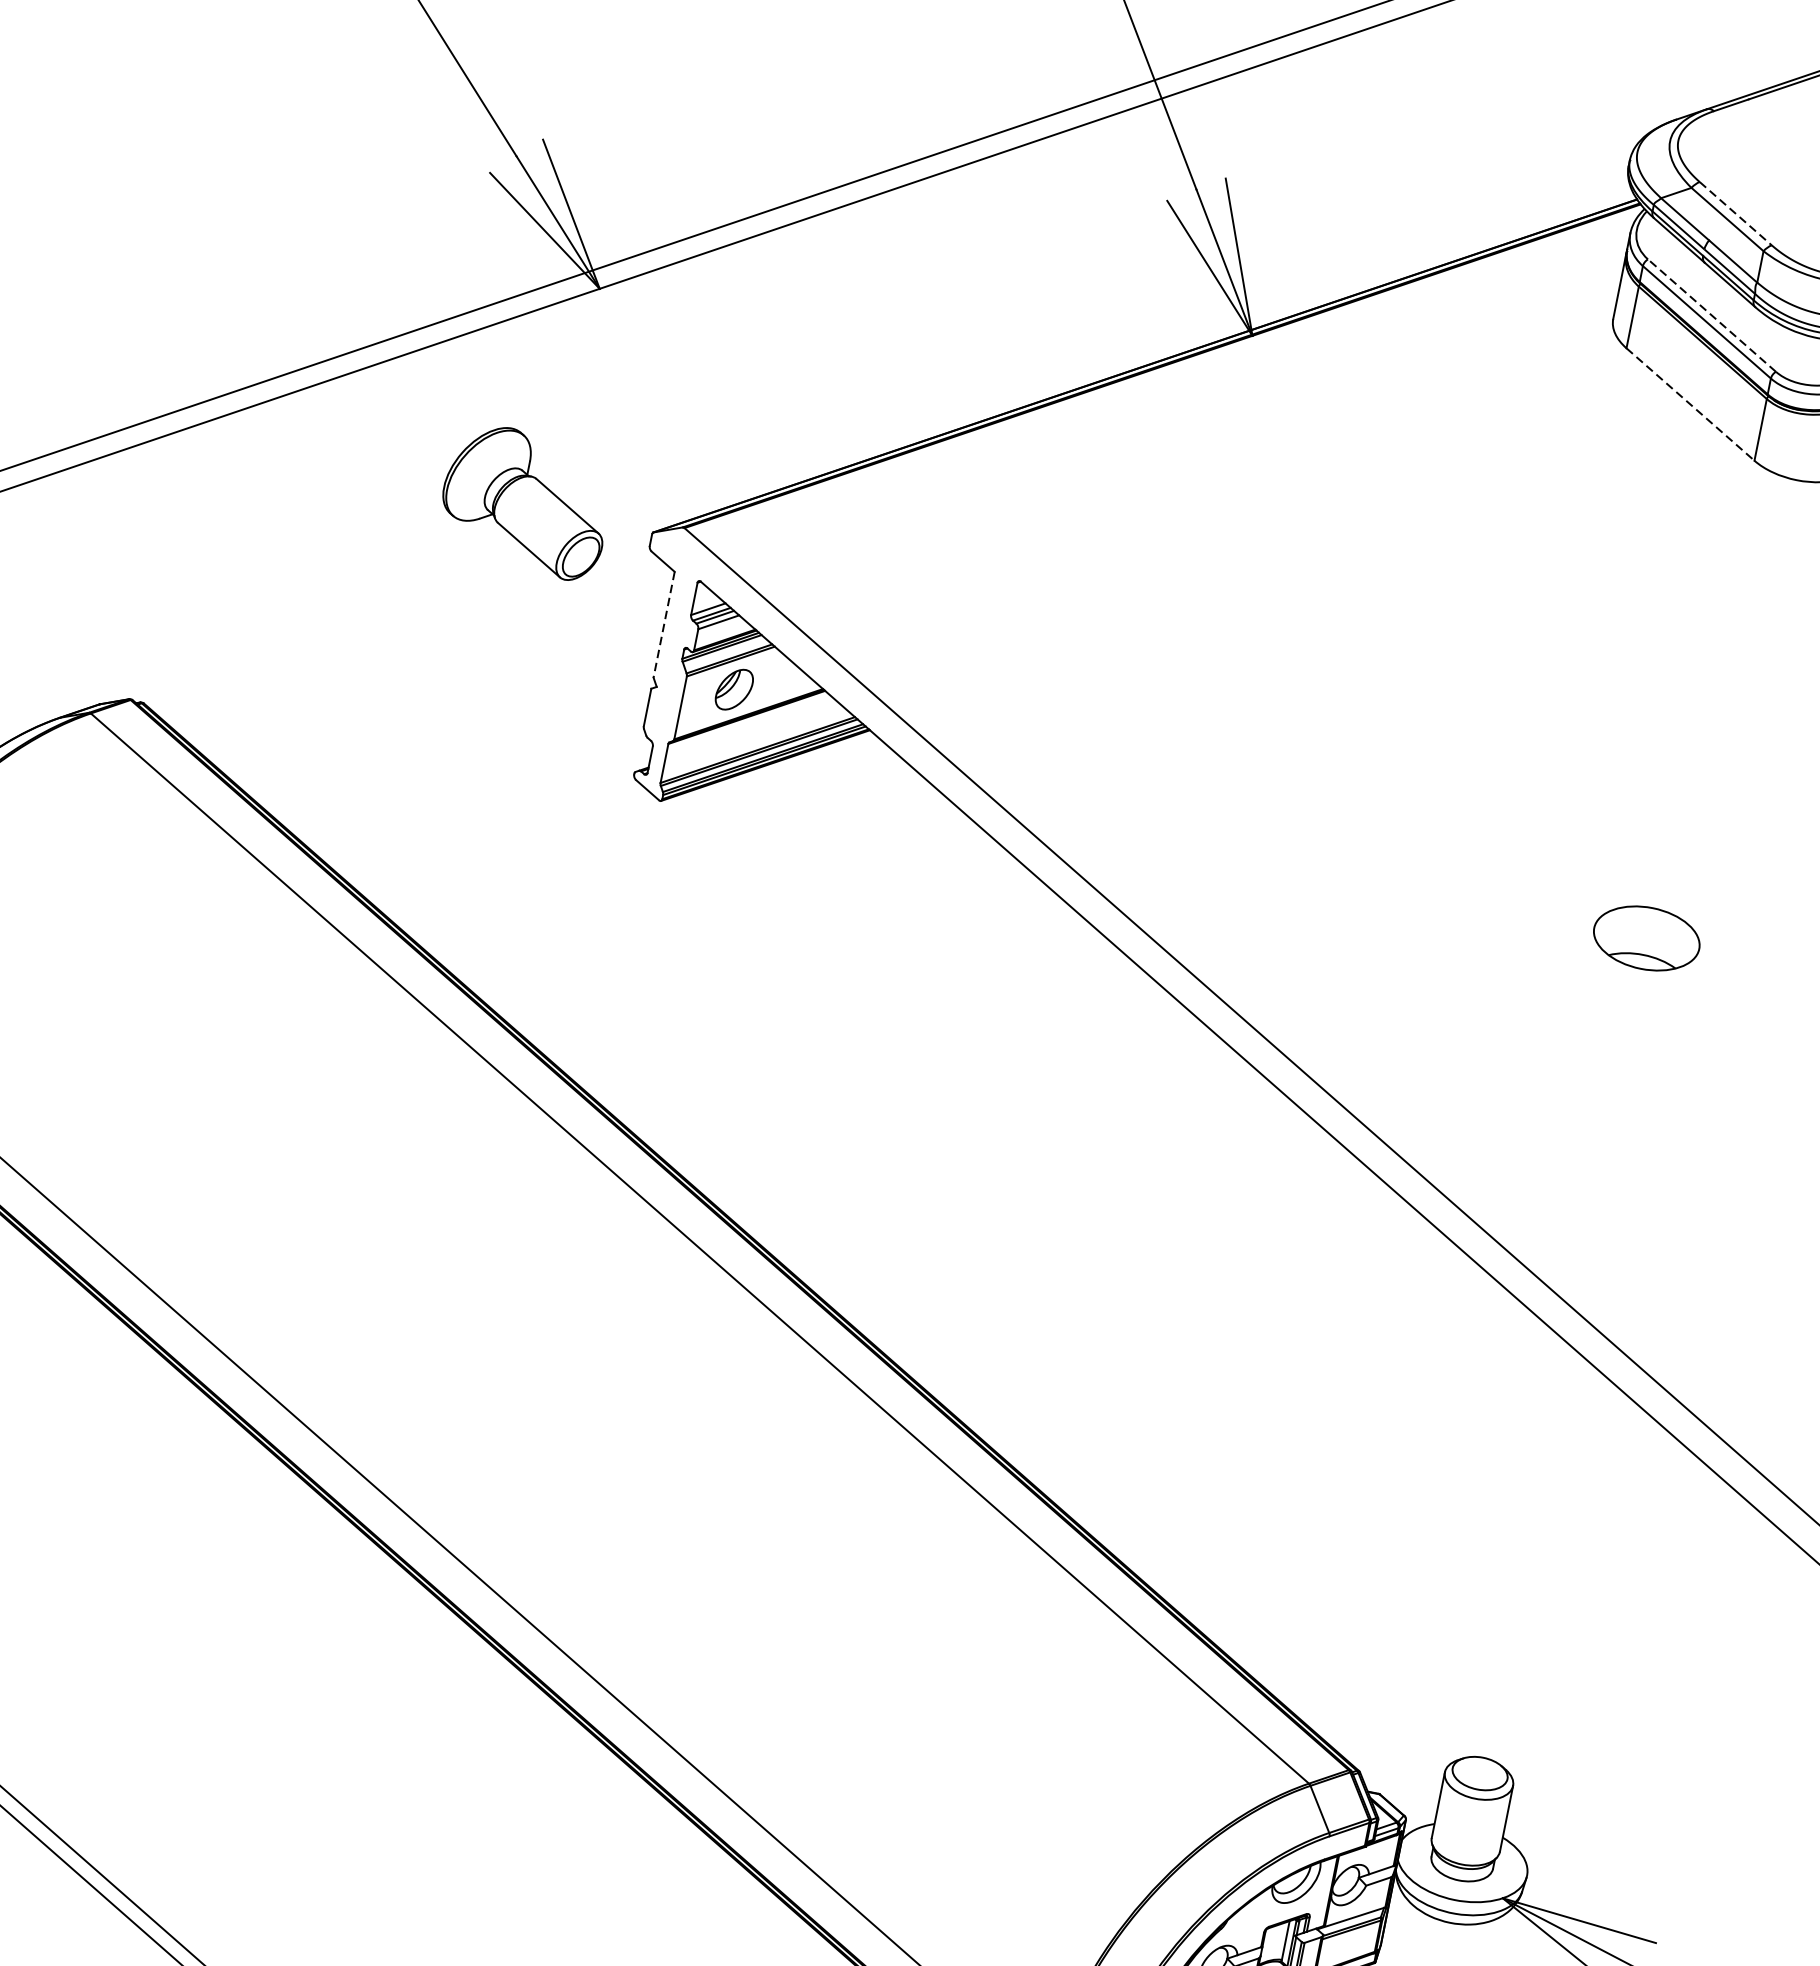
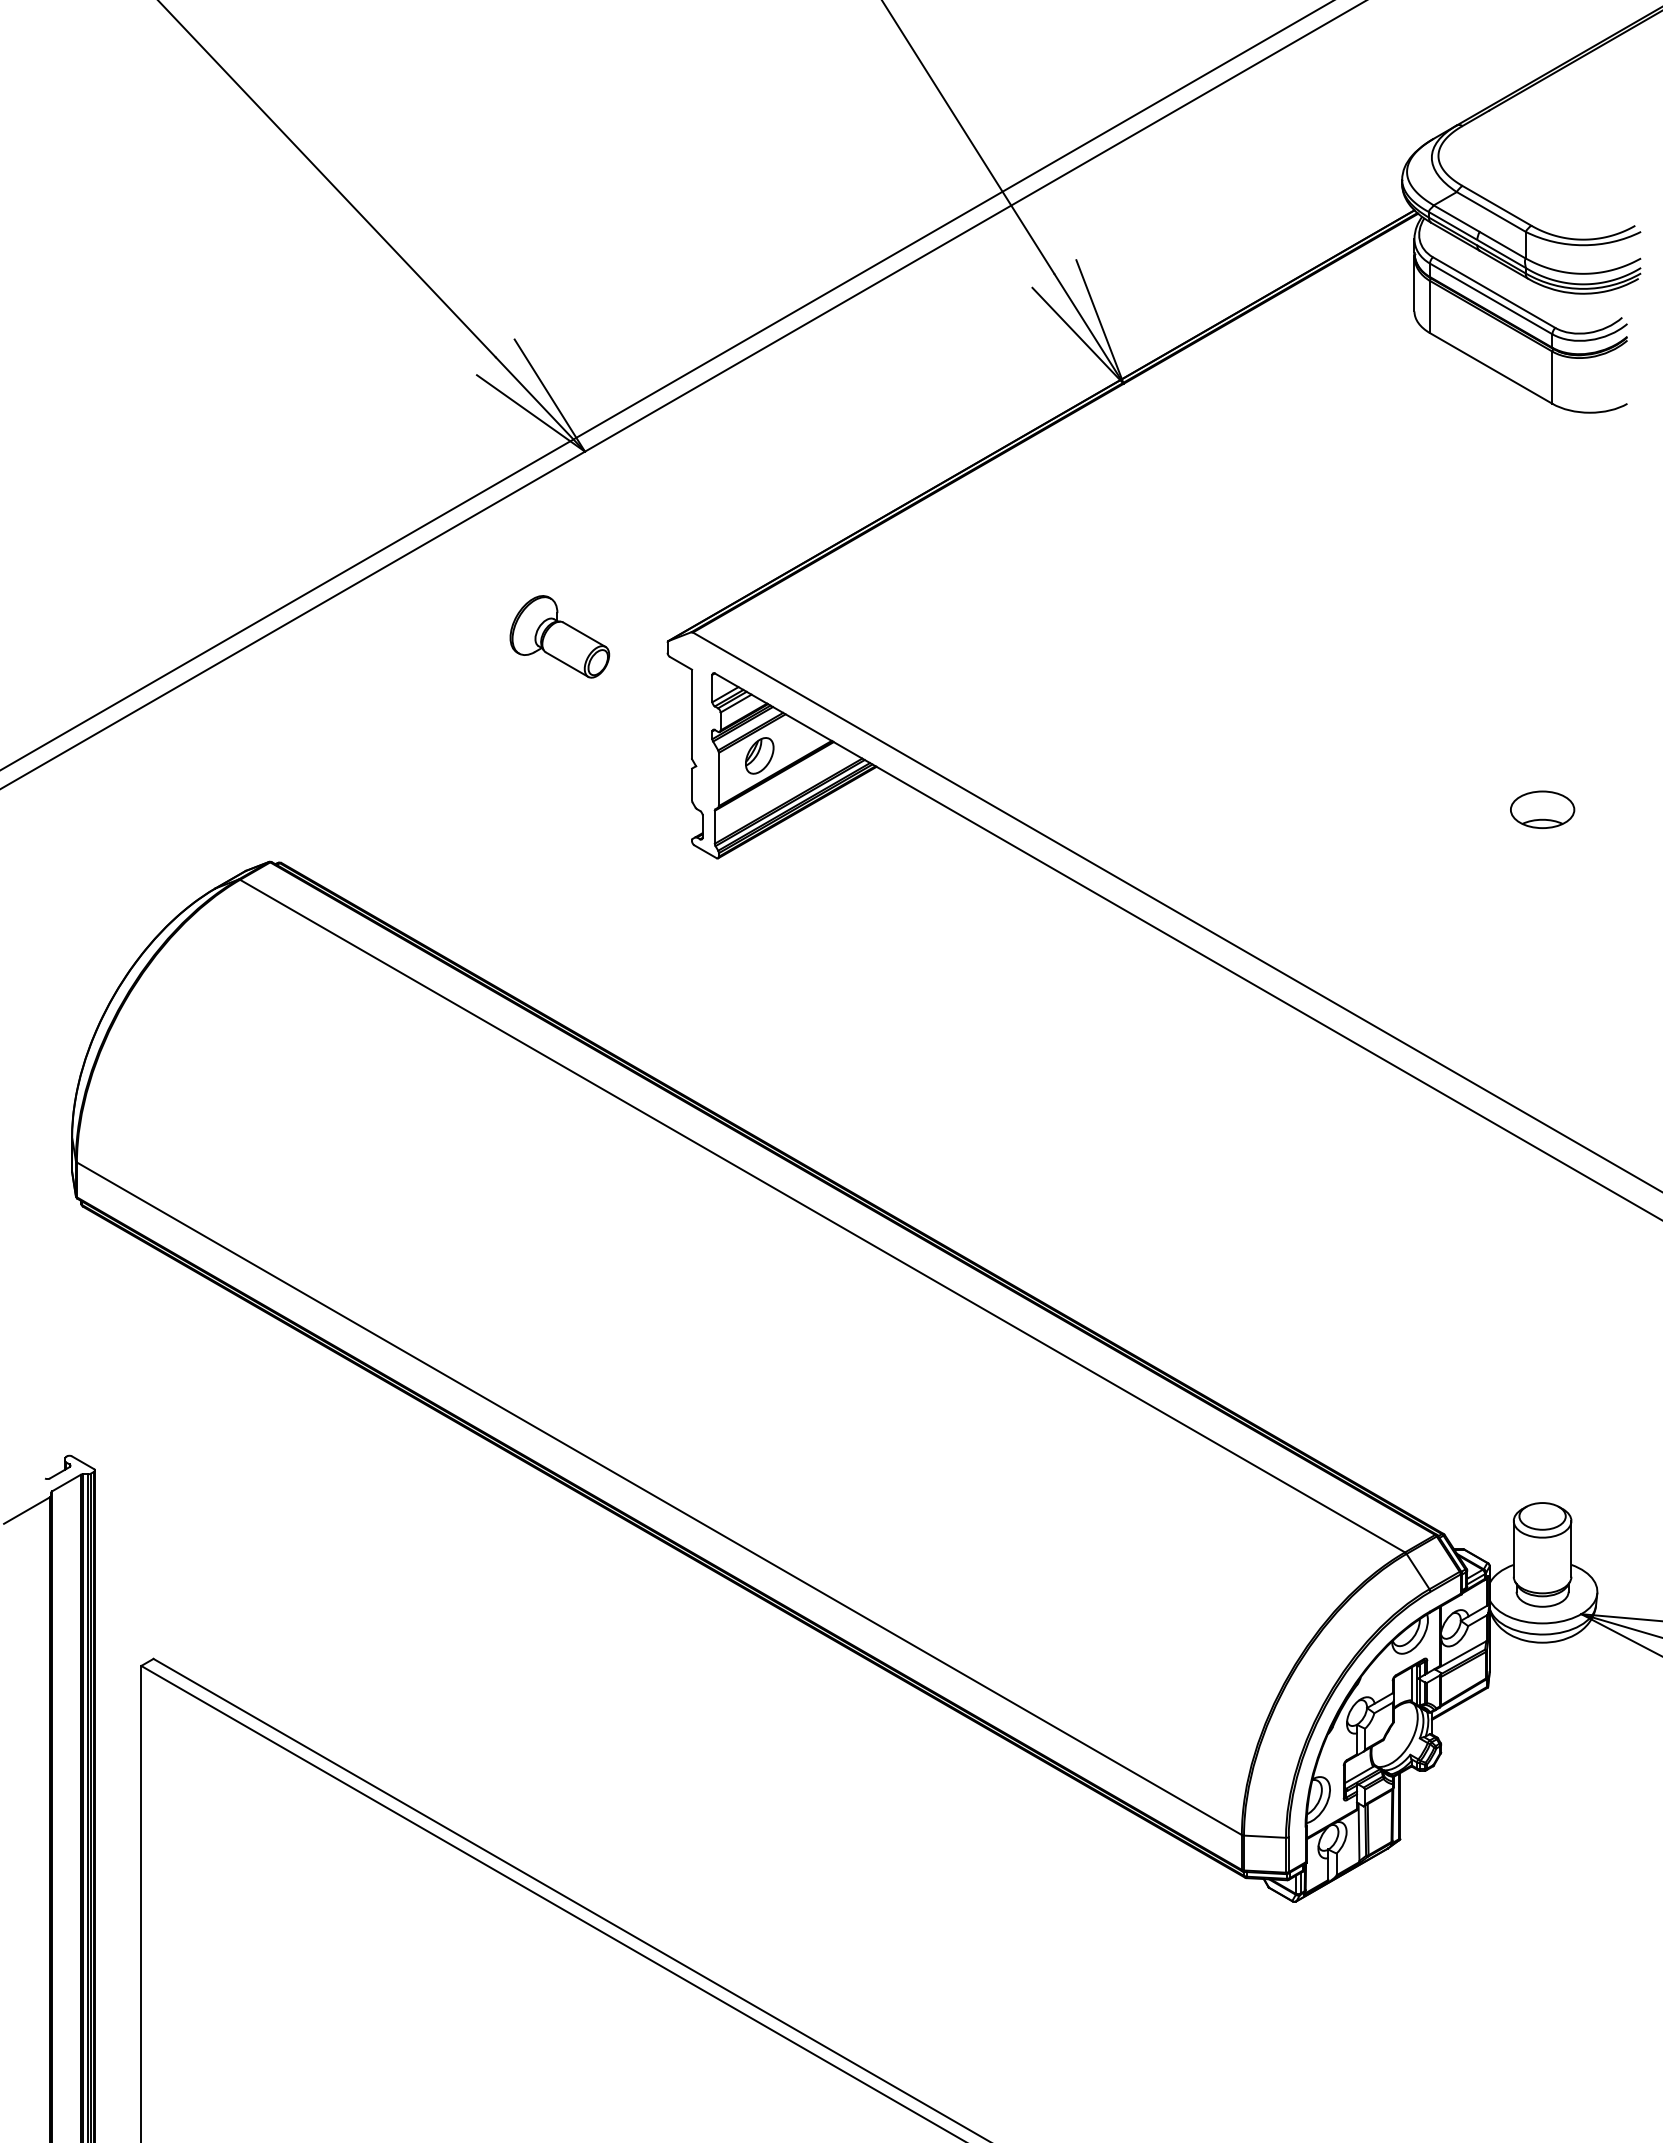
line: (1736, 213) -> (1497, 205), dashed -> solid
line: (1712, 315) -> (1494, 292), dashed -> solid
line: (1690, 404) -> (1491, 368), dashed -> solid
part: (525, 501) -> (559, 636), size x0.71
line: (664, 624) -> (692, 714), dashed -> solid
part: (1646, 937) -> (1542, 809), size x0.71

